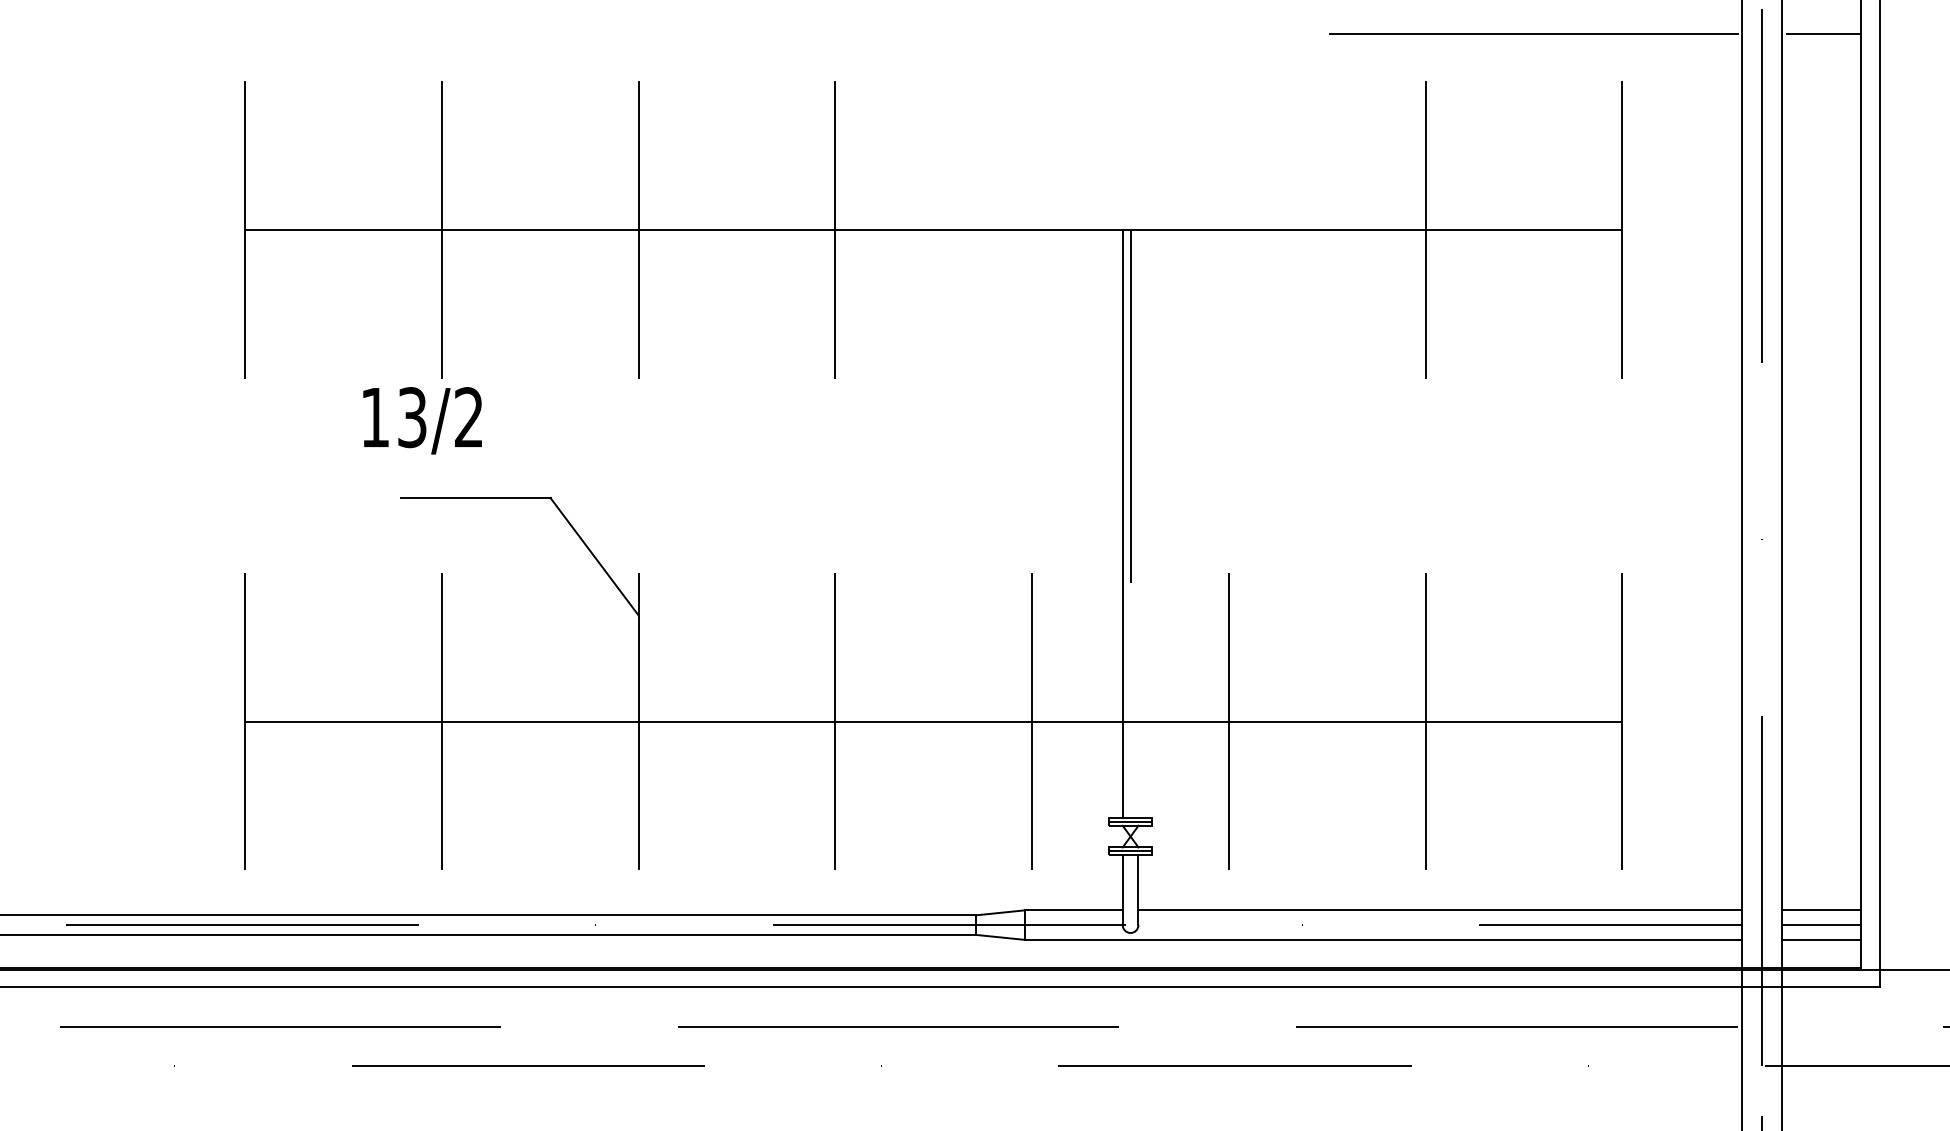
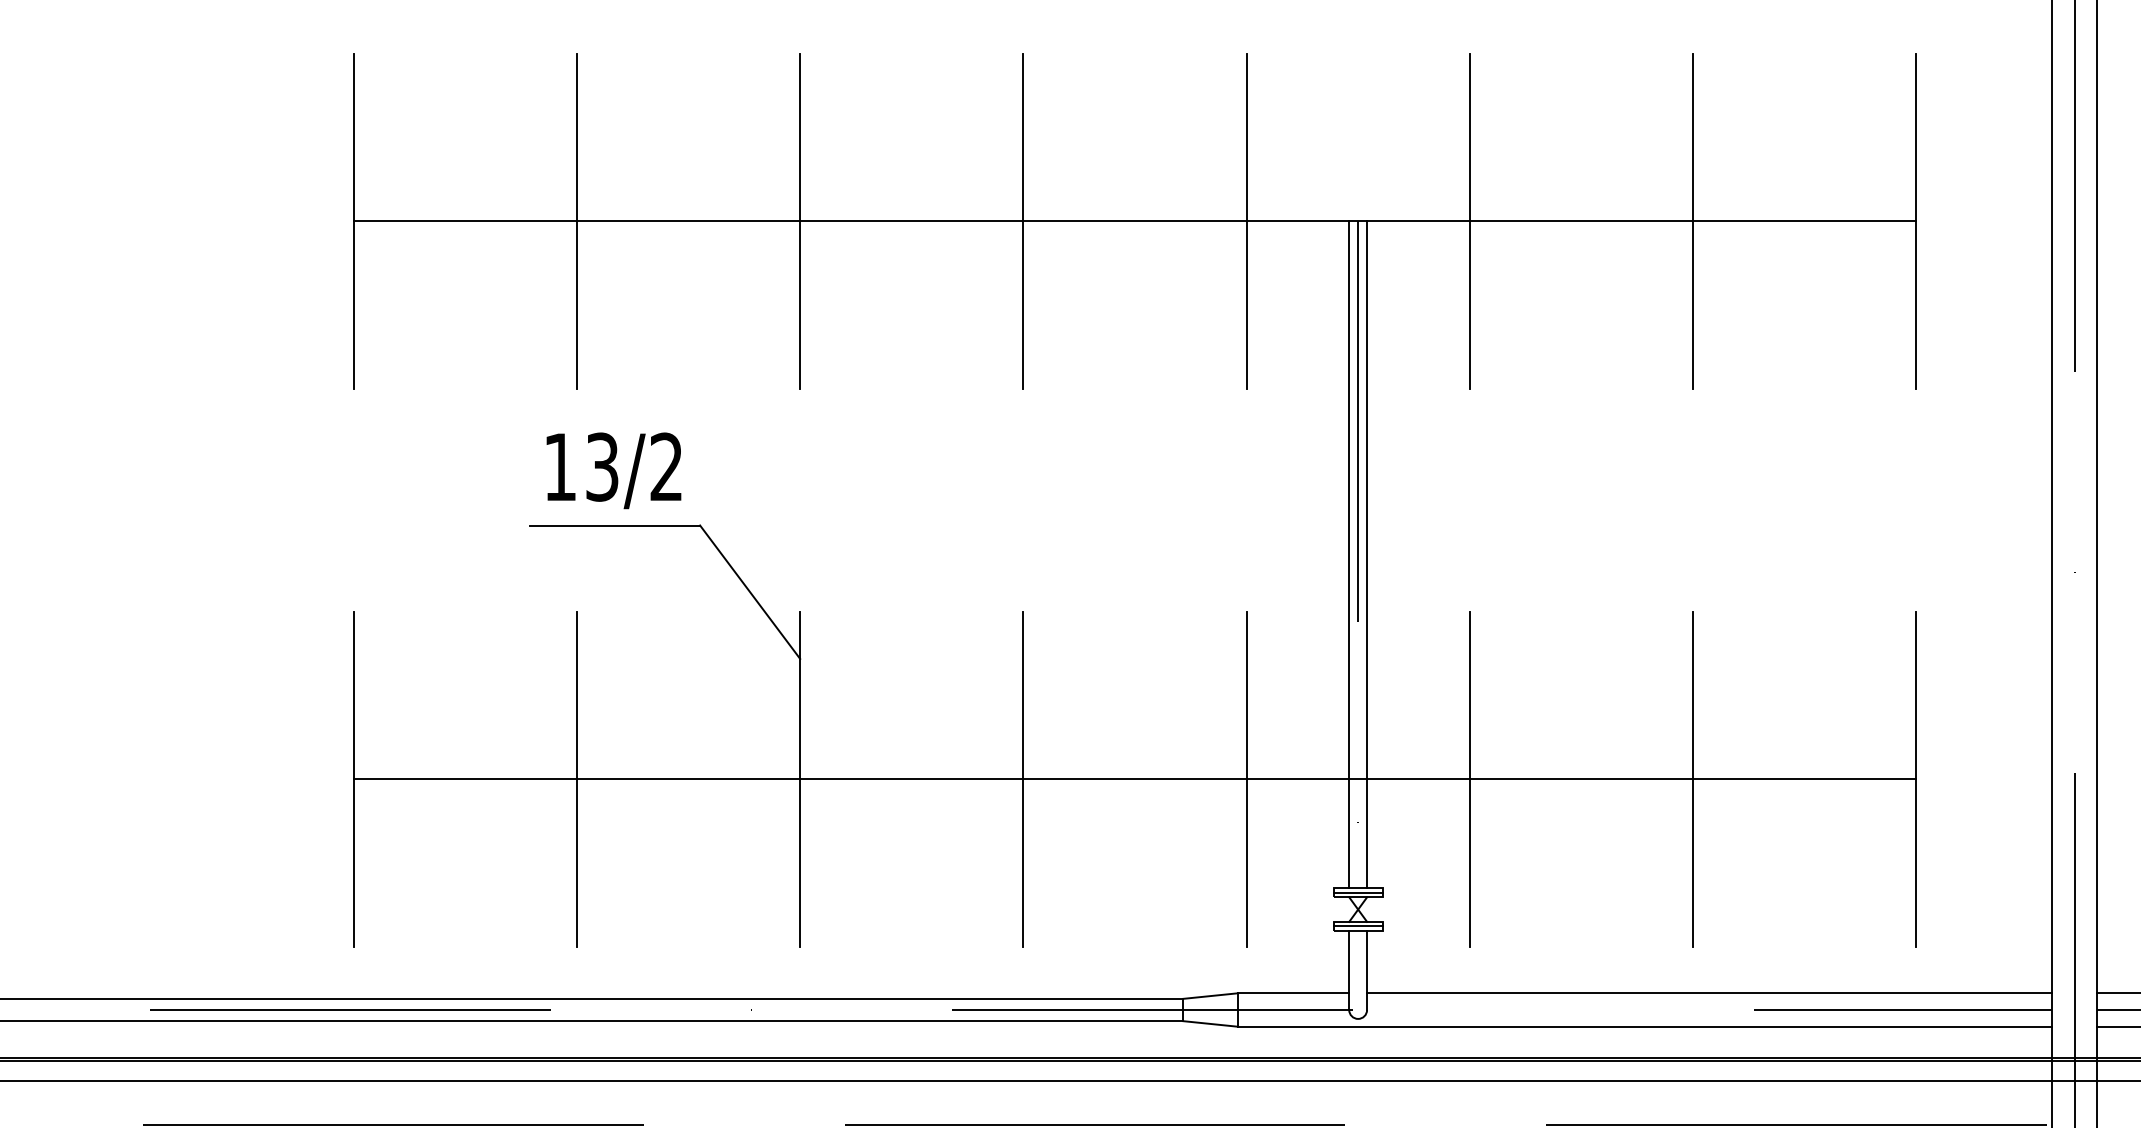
line: (1032, 229) -> (1246, 220), added
line: (1228, 229) -> (1469, 220), added
text: (422, 420) -> (613, 470), moved
line: (1138, 523) -> (1367, 554), added

